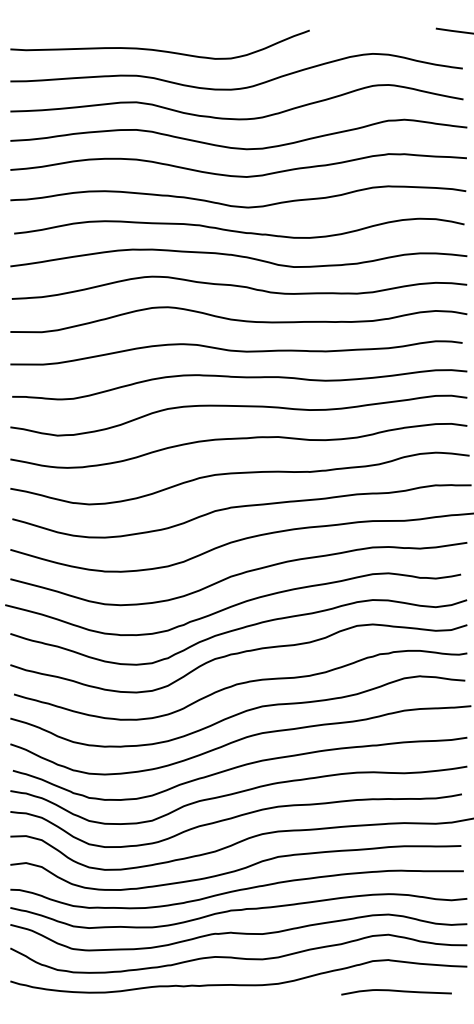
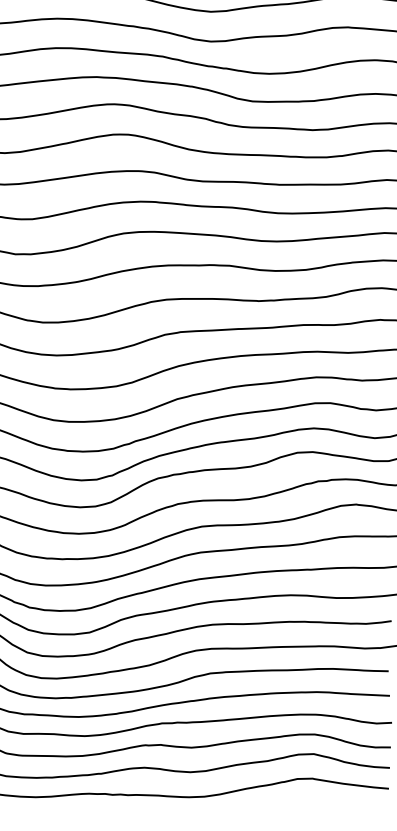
curve: (396, 991) -> (319, 809), removed

